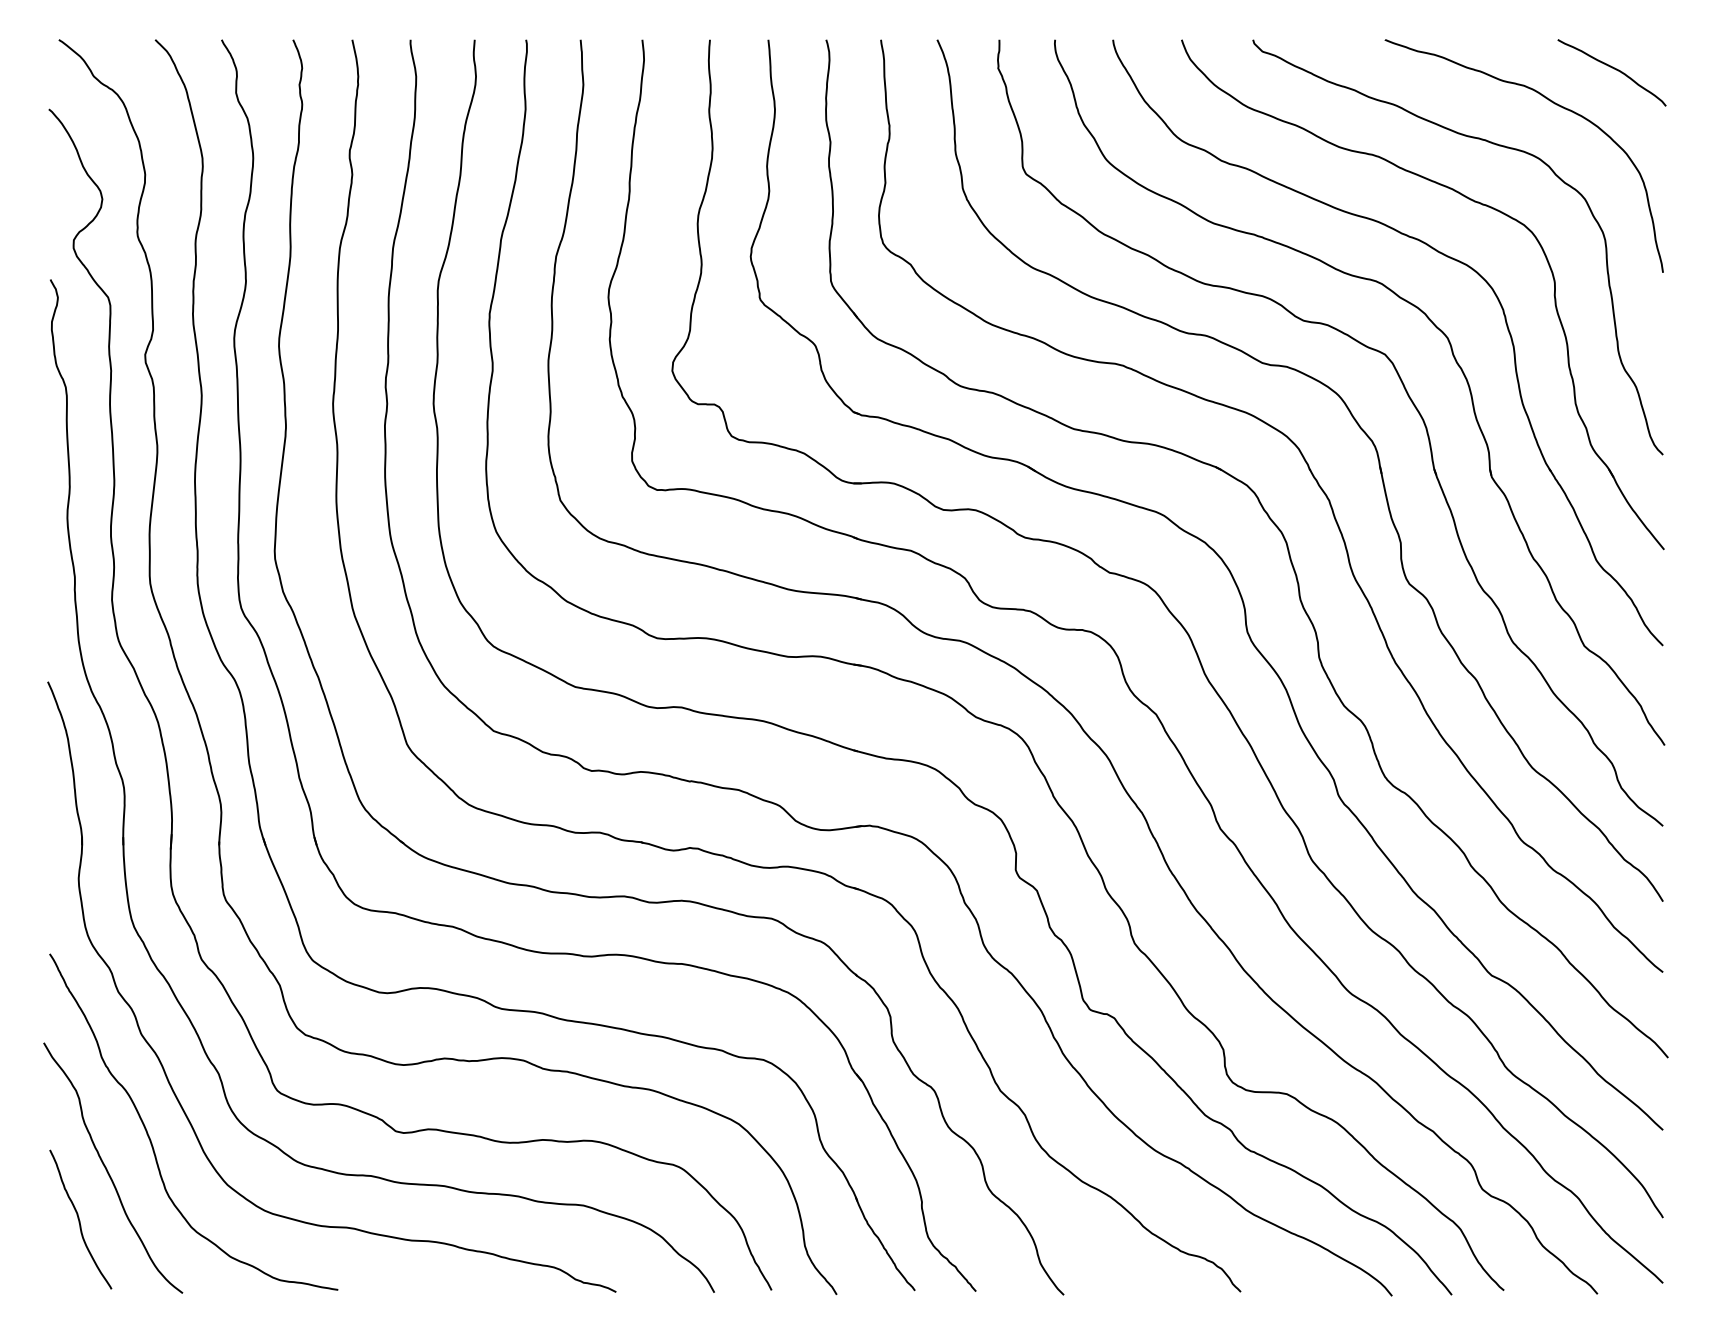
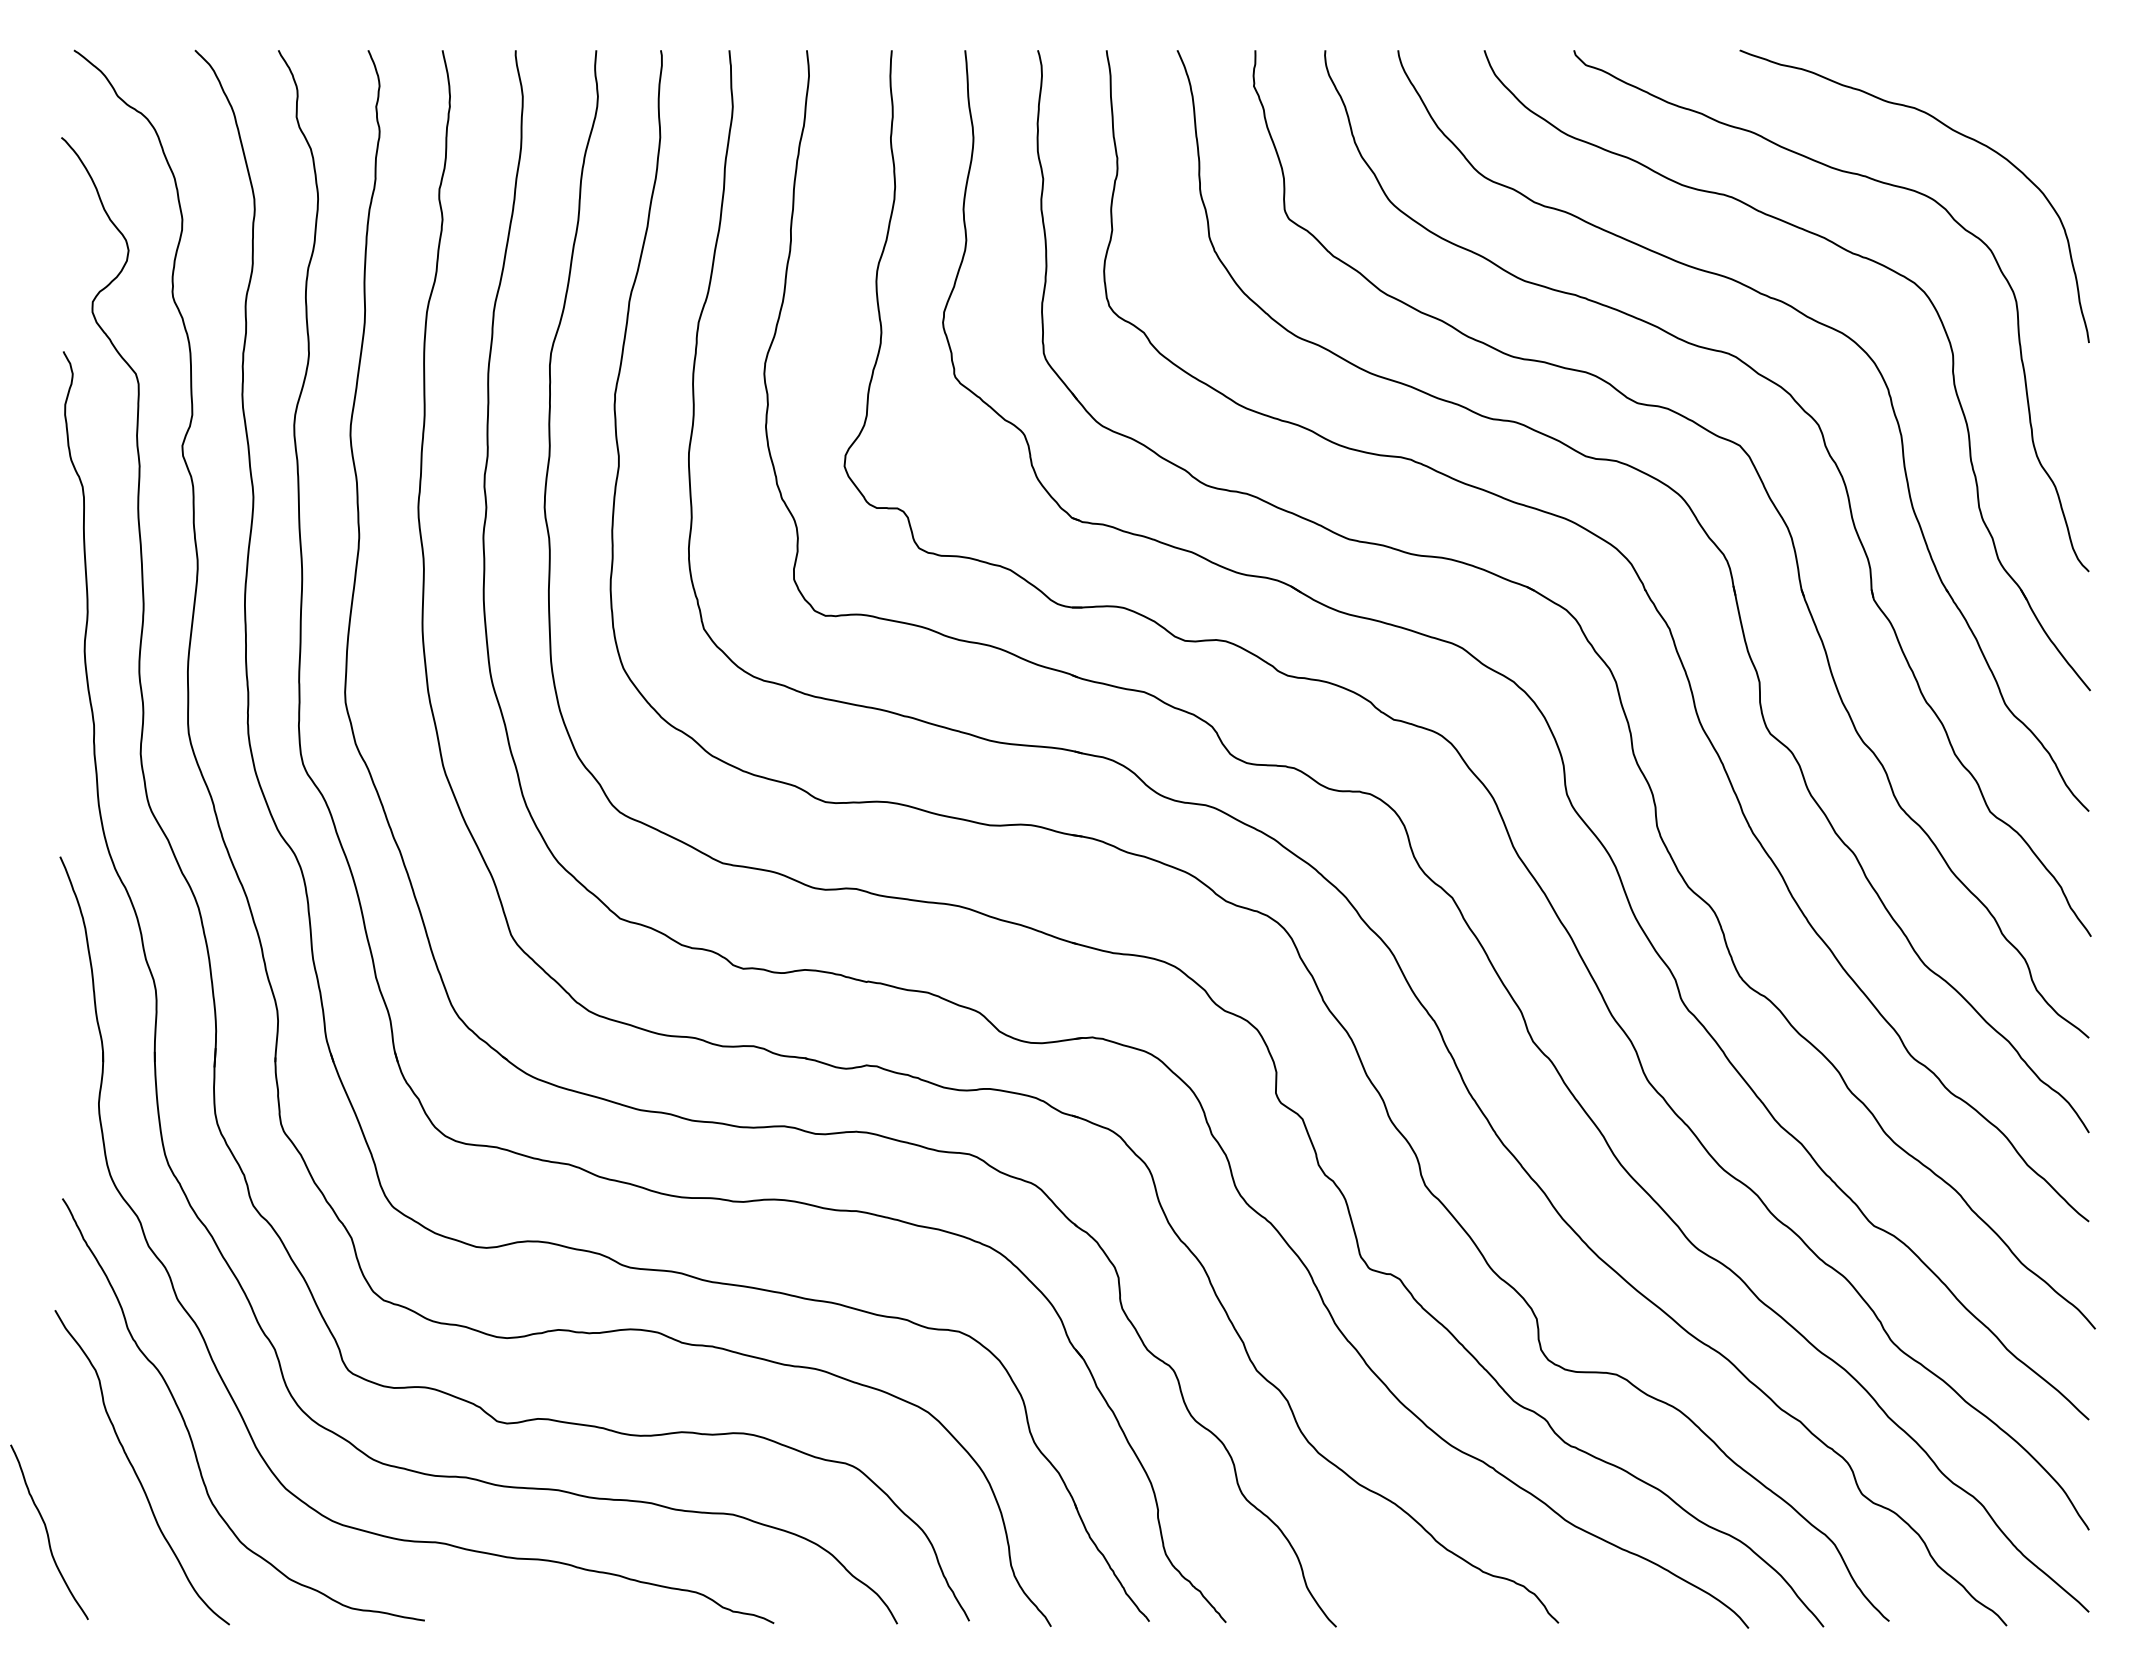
curve: (1614, 69) -> (2027, 87), removed
curve: (80, 1219) -> (48, 1532), moved

